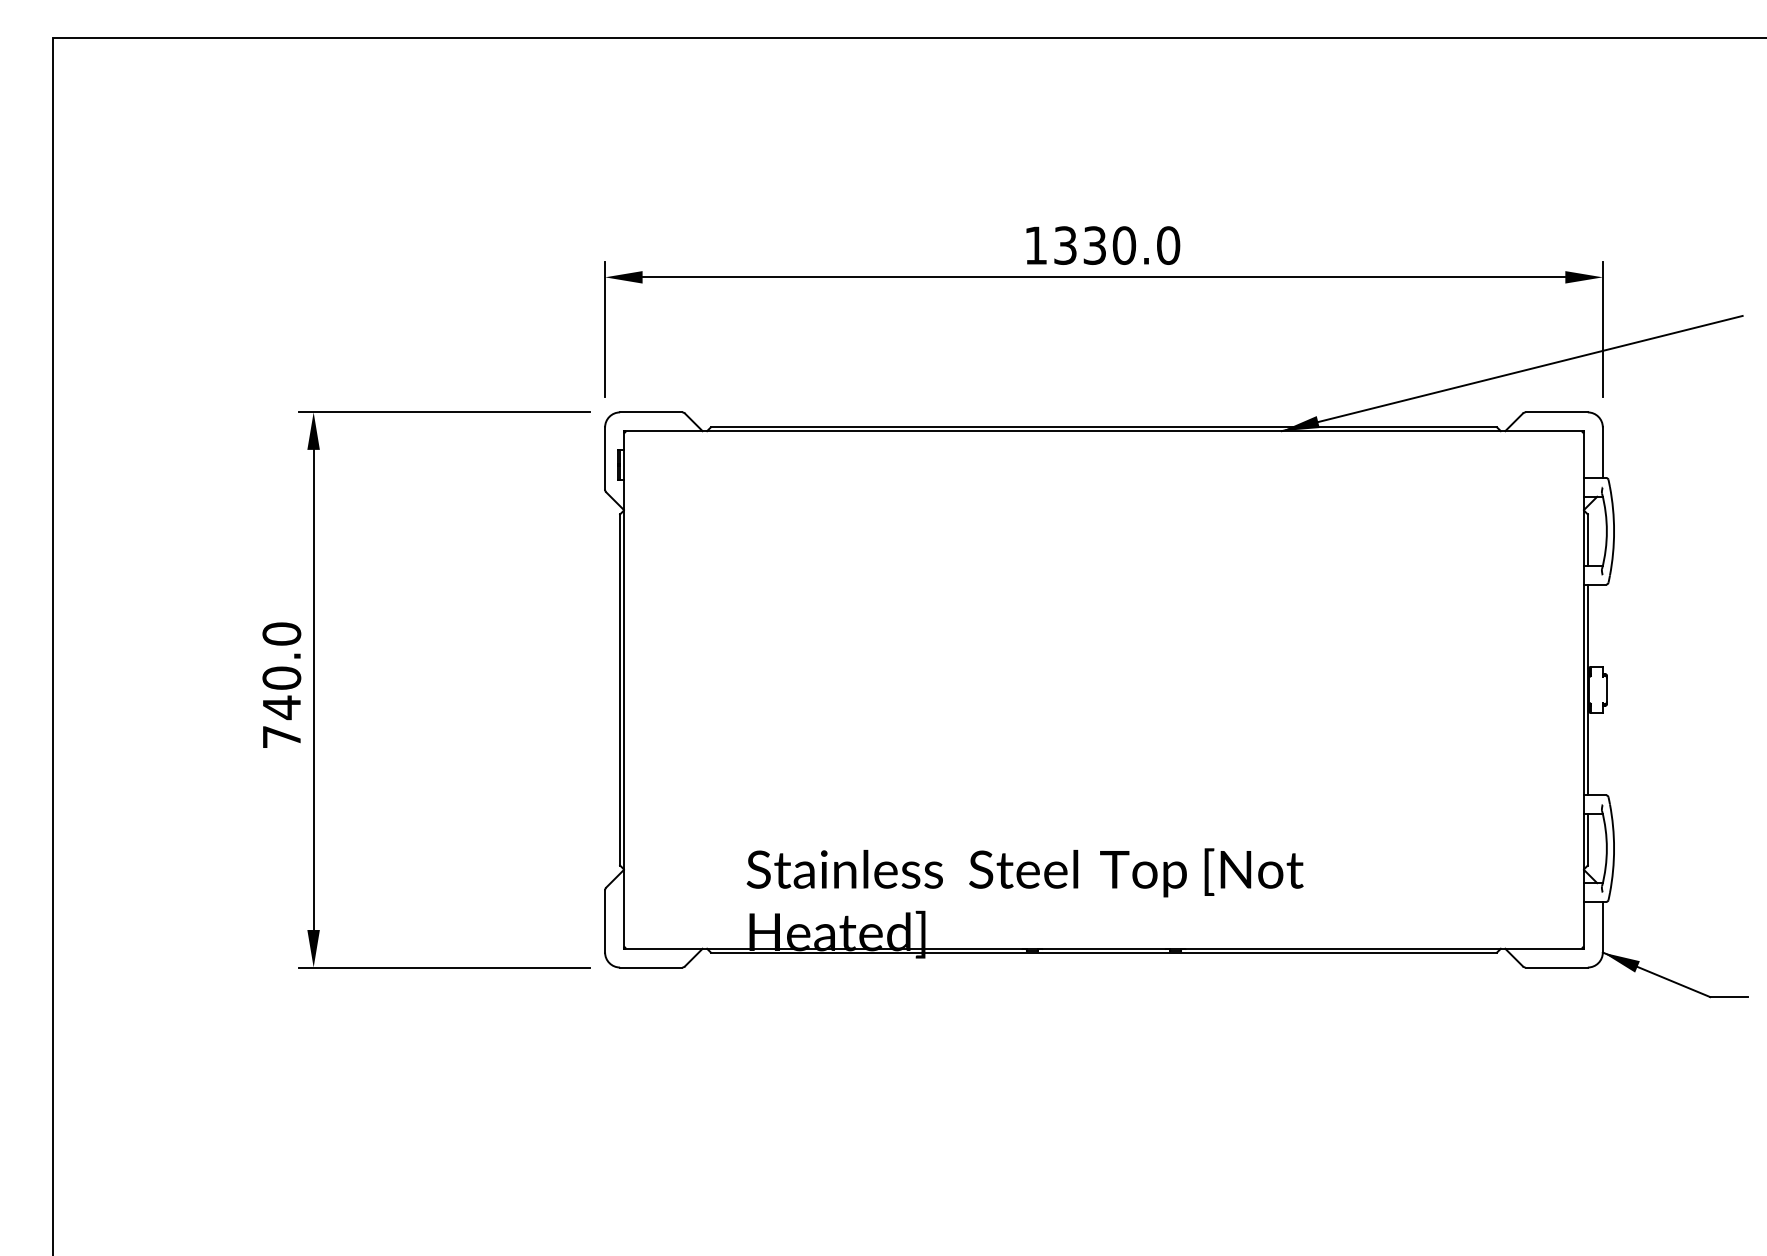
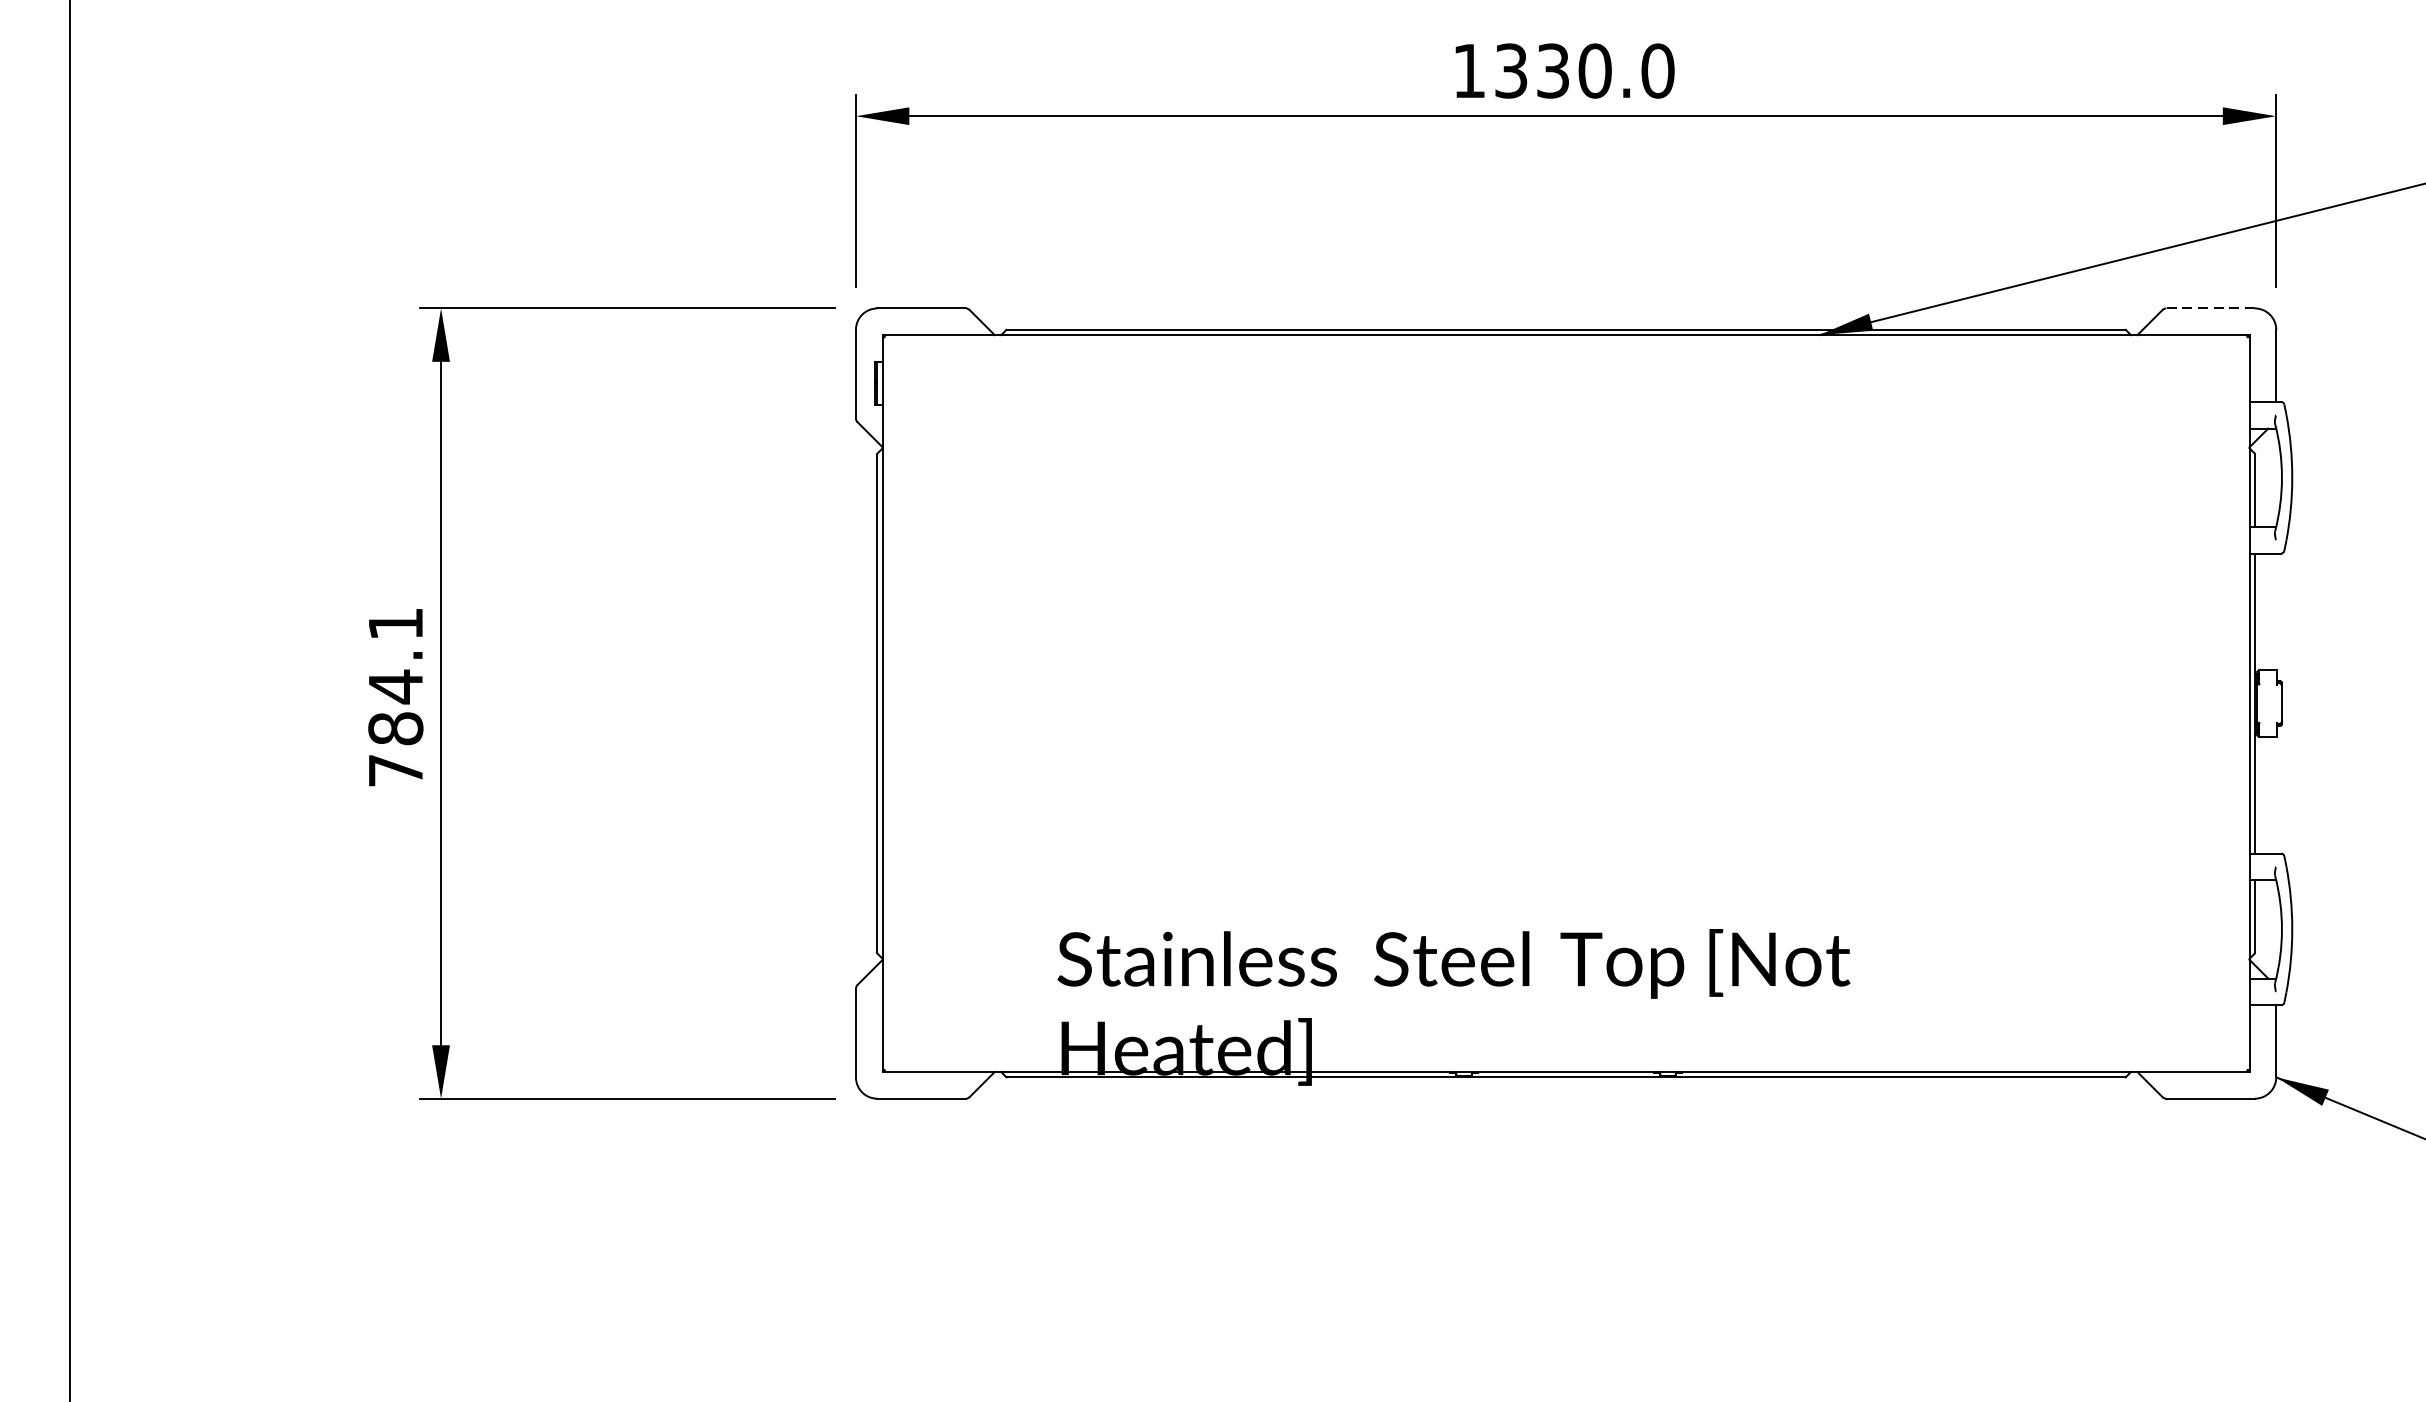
line: (1556, 412) -> (2210, 308), solid -> dashed
text: (281, 671) -> (395, 677), 740.0 -> 784.1

